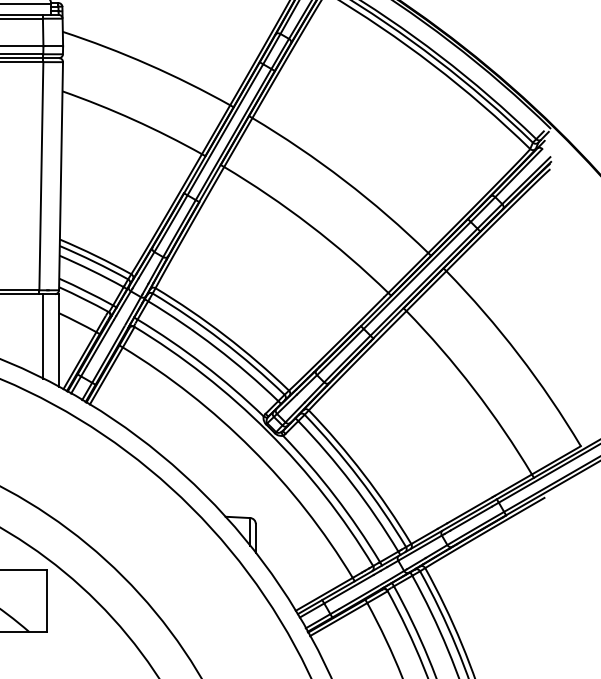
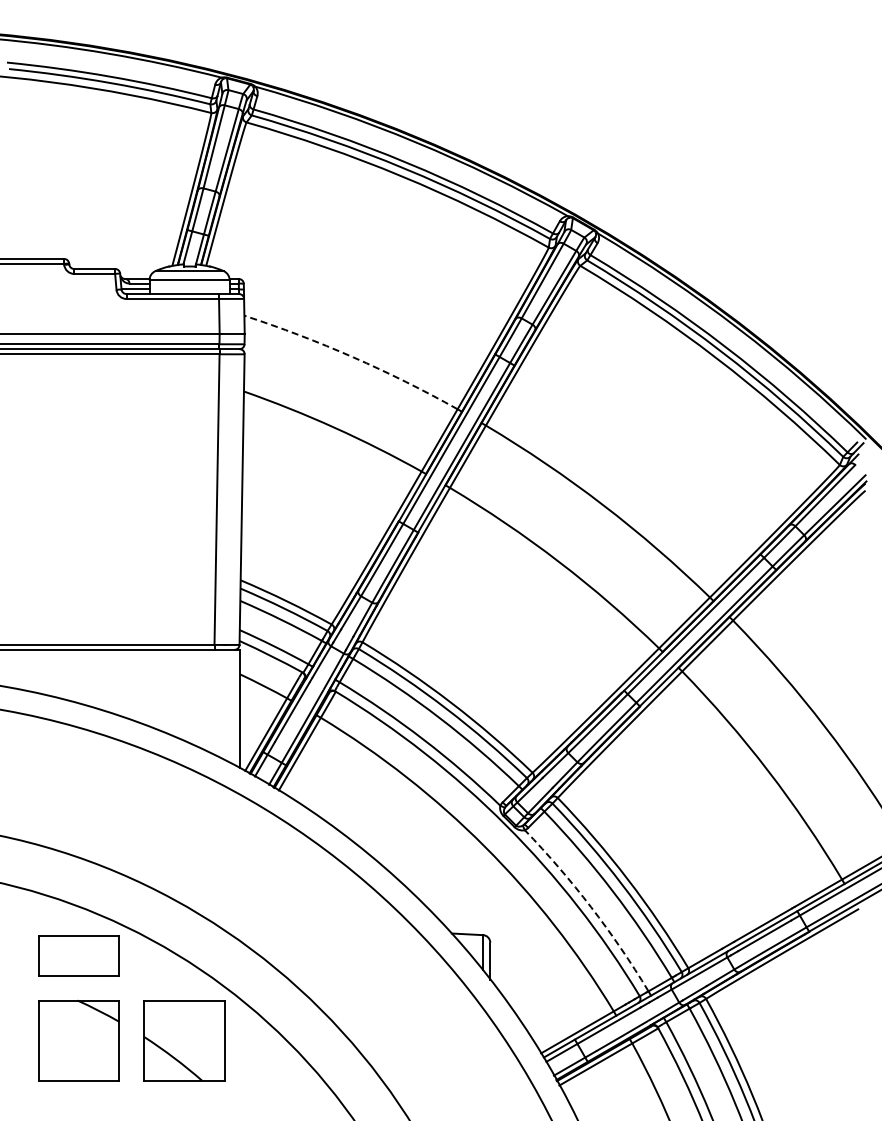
arc: (148, 64) -> (353, 357), solid -> dashed
line: (43, 336) -> (219, 703), removed
arc: (335, 496) -> (591, 907), solid -> dashed

